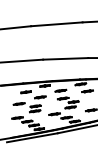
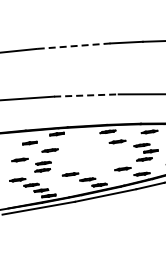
line: (56, 24) -> (73, 46), solid -> dashed
line: (65, 58) -> (86, 95), solid -> dashed
part: (66, 98) -> (87, 152), removed

